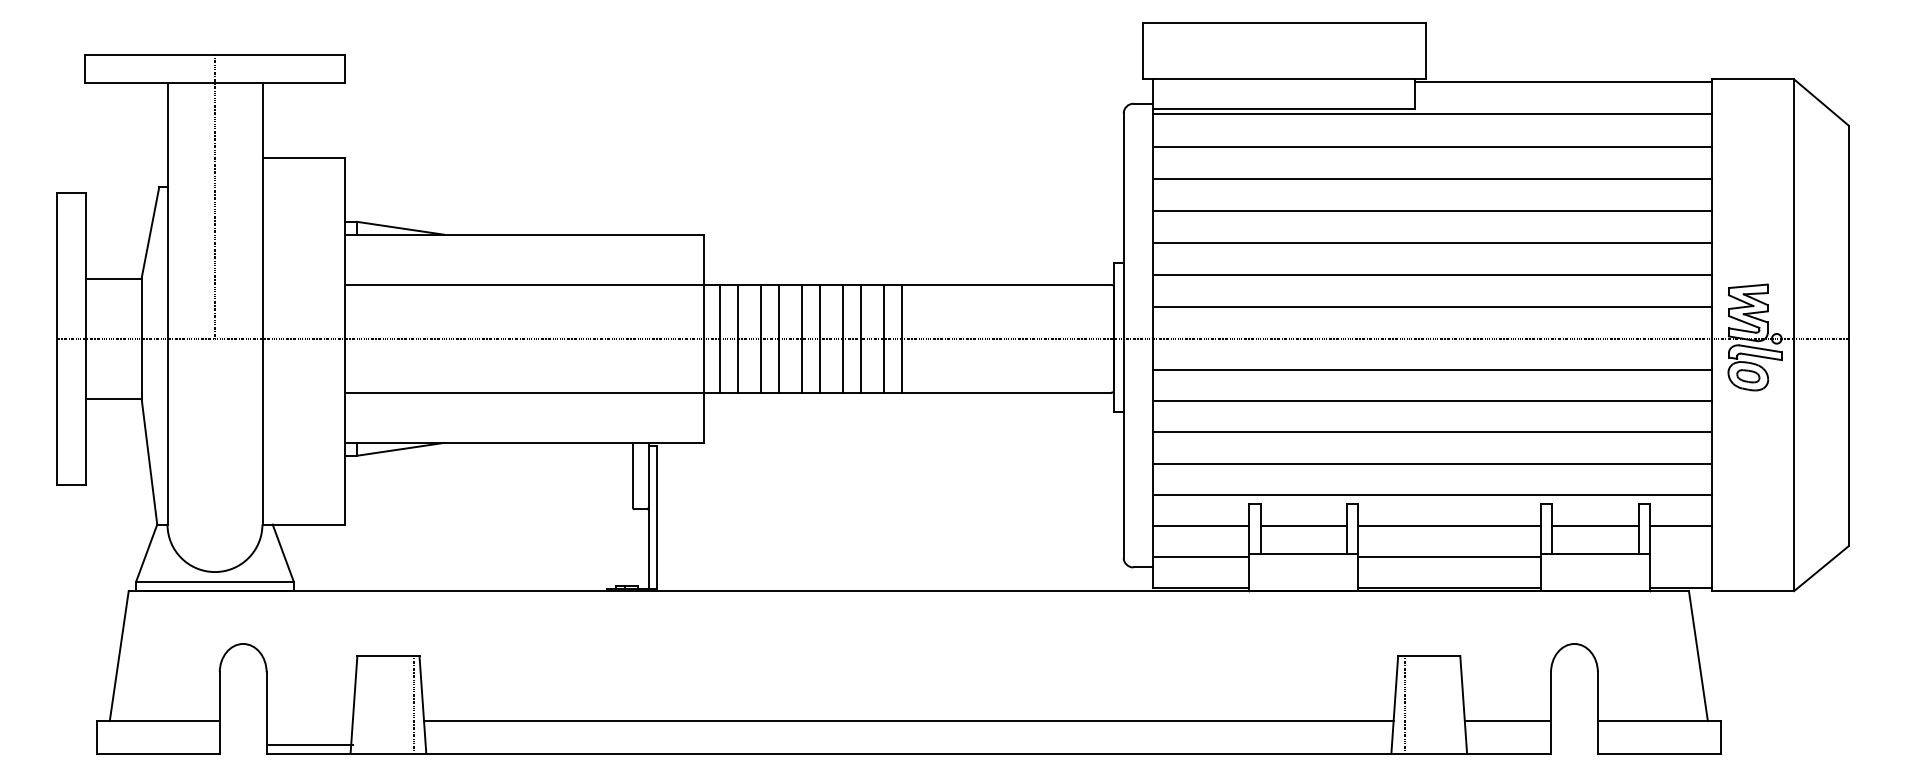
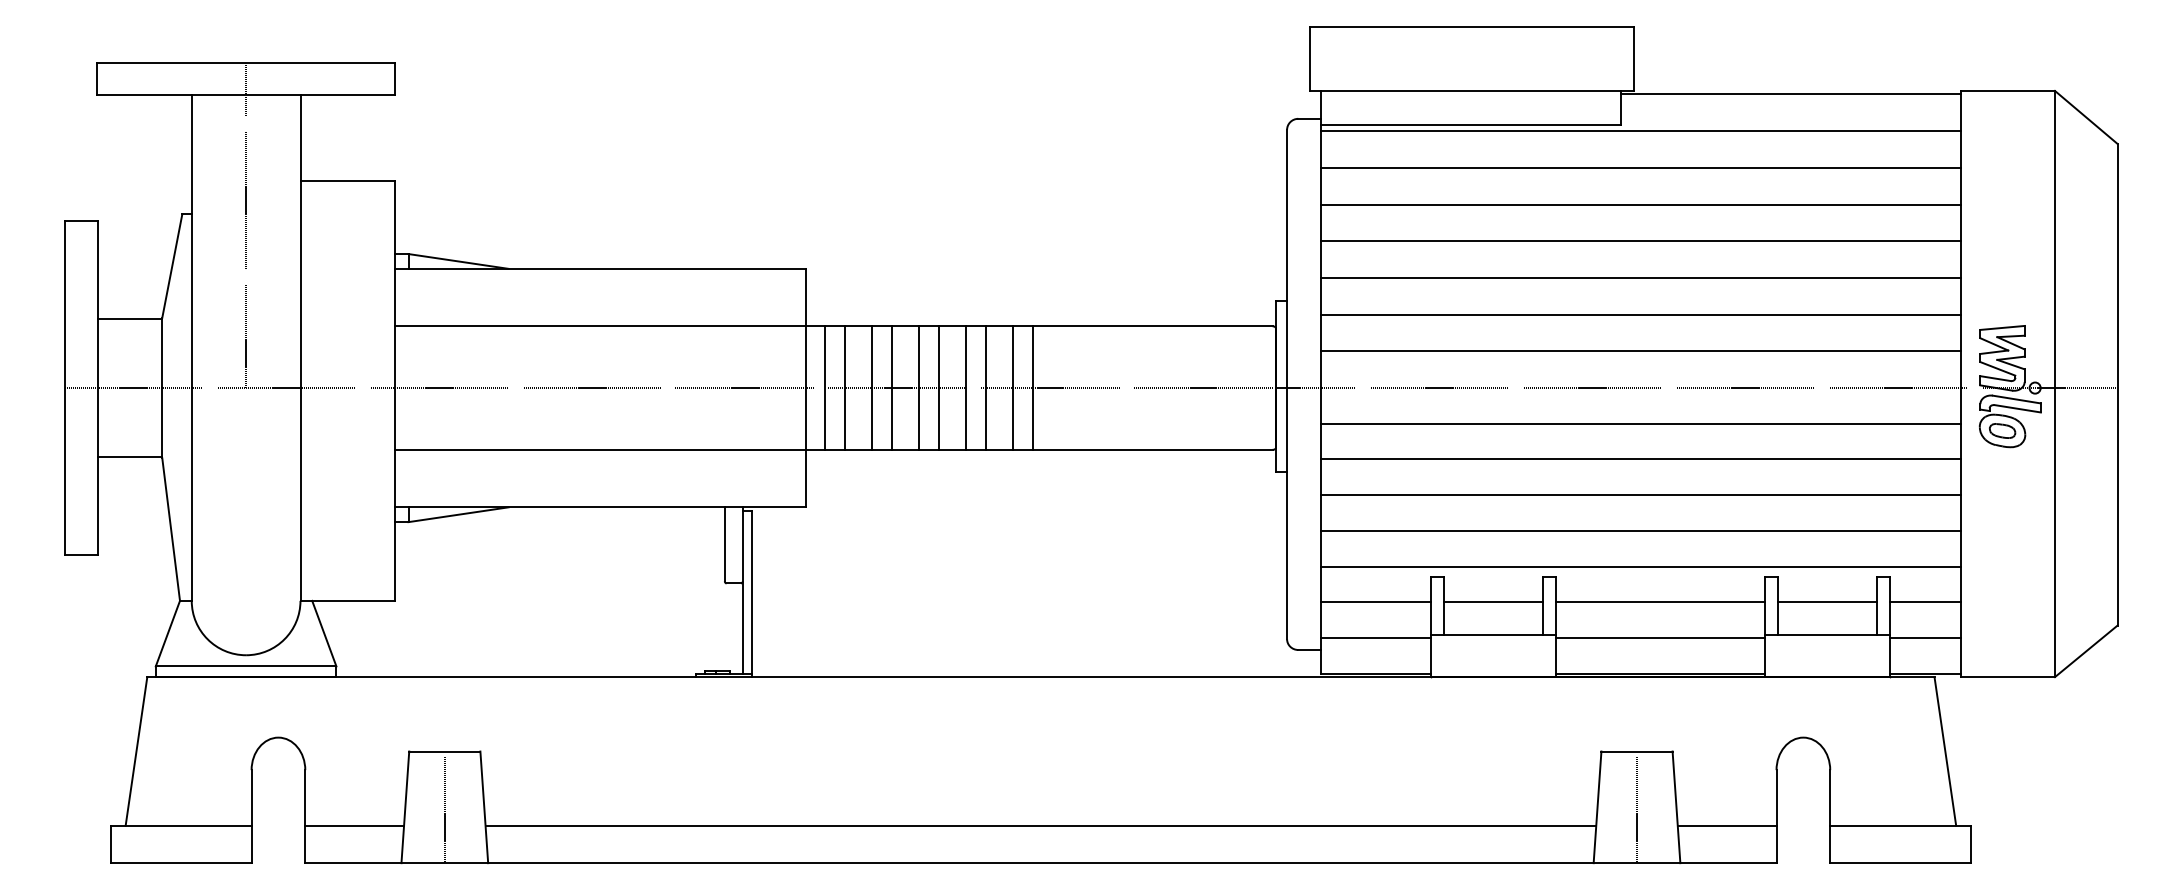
line: (1681, 557) -> (1925, 638), added
line: (413, 704) -> (444, 807), moved
line: (1405, 704) -> (1637, 807), moved
line: (309, 744) -> (354, 825), moved

